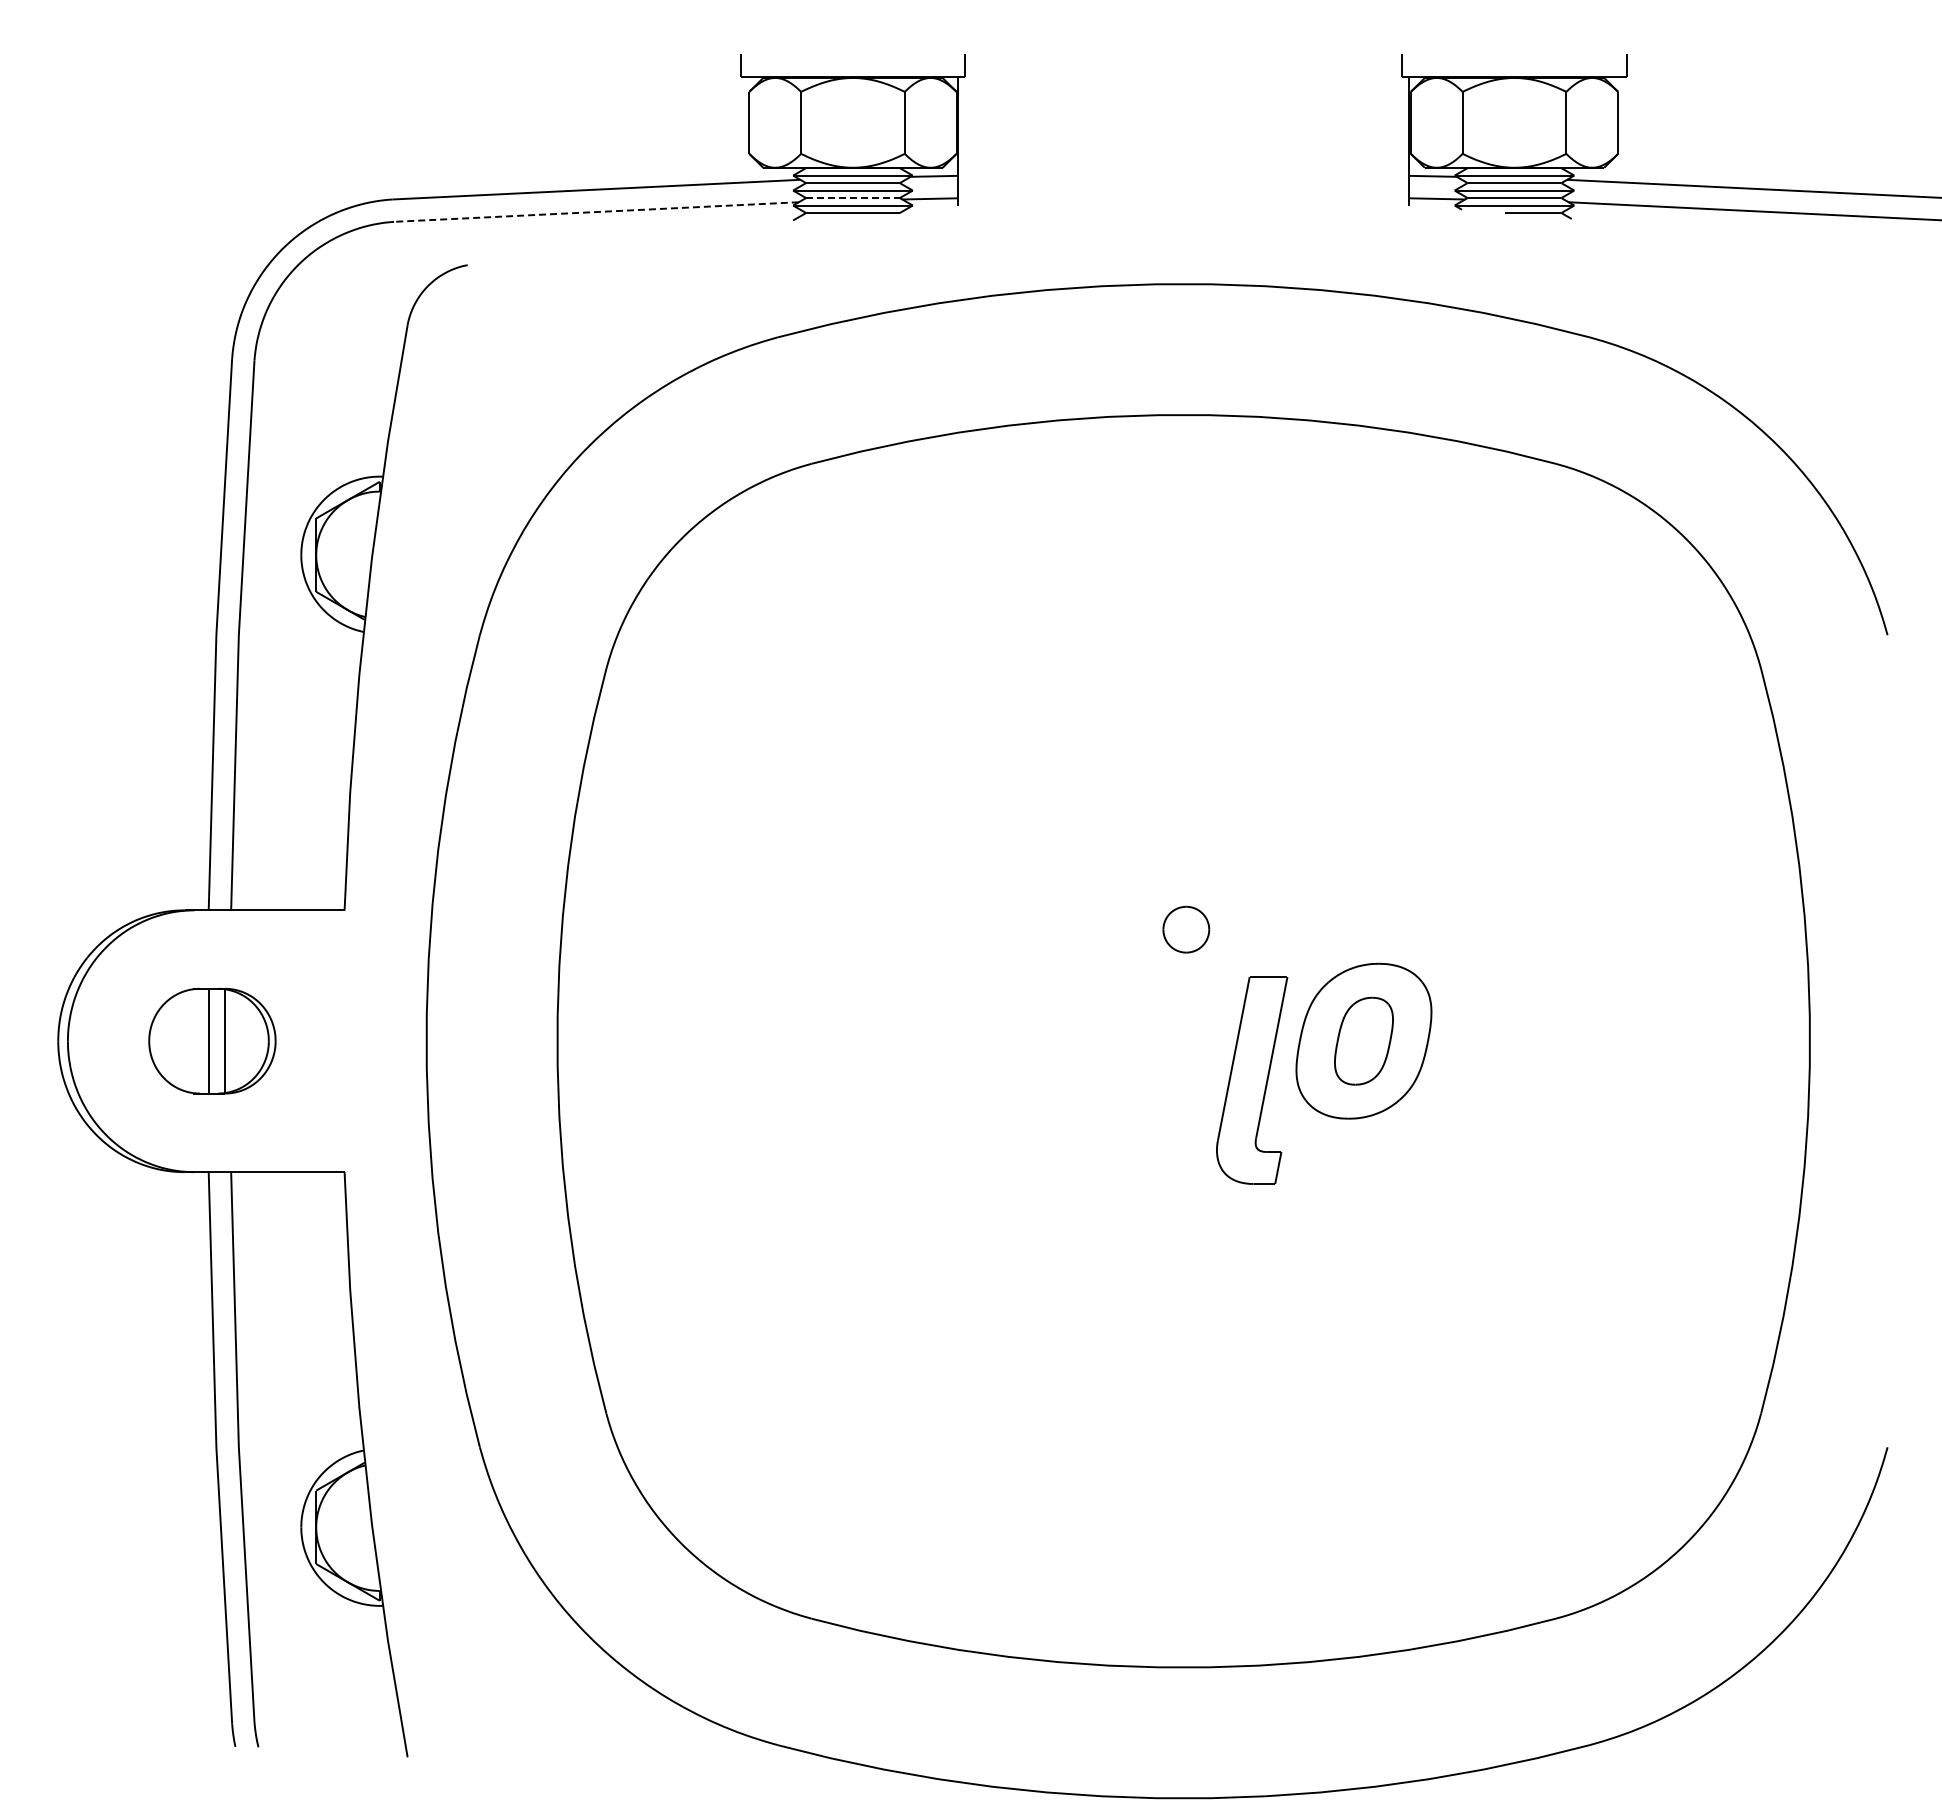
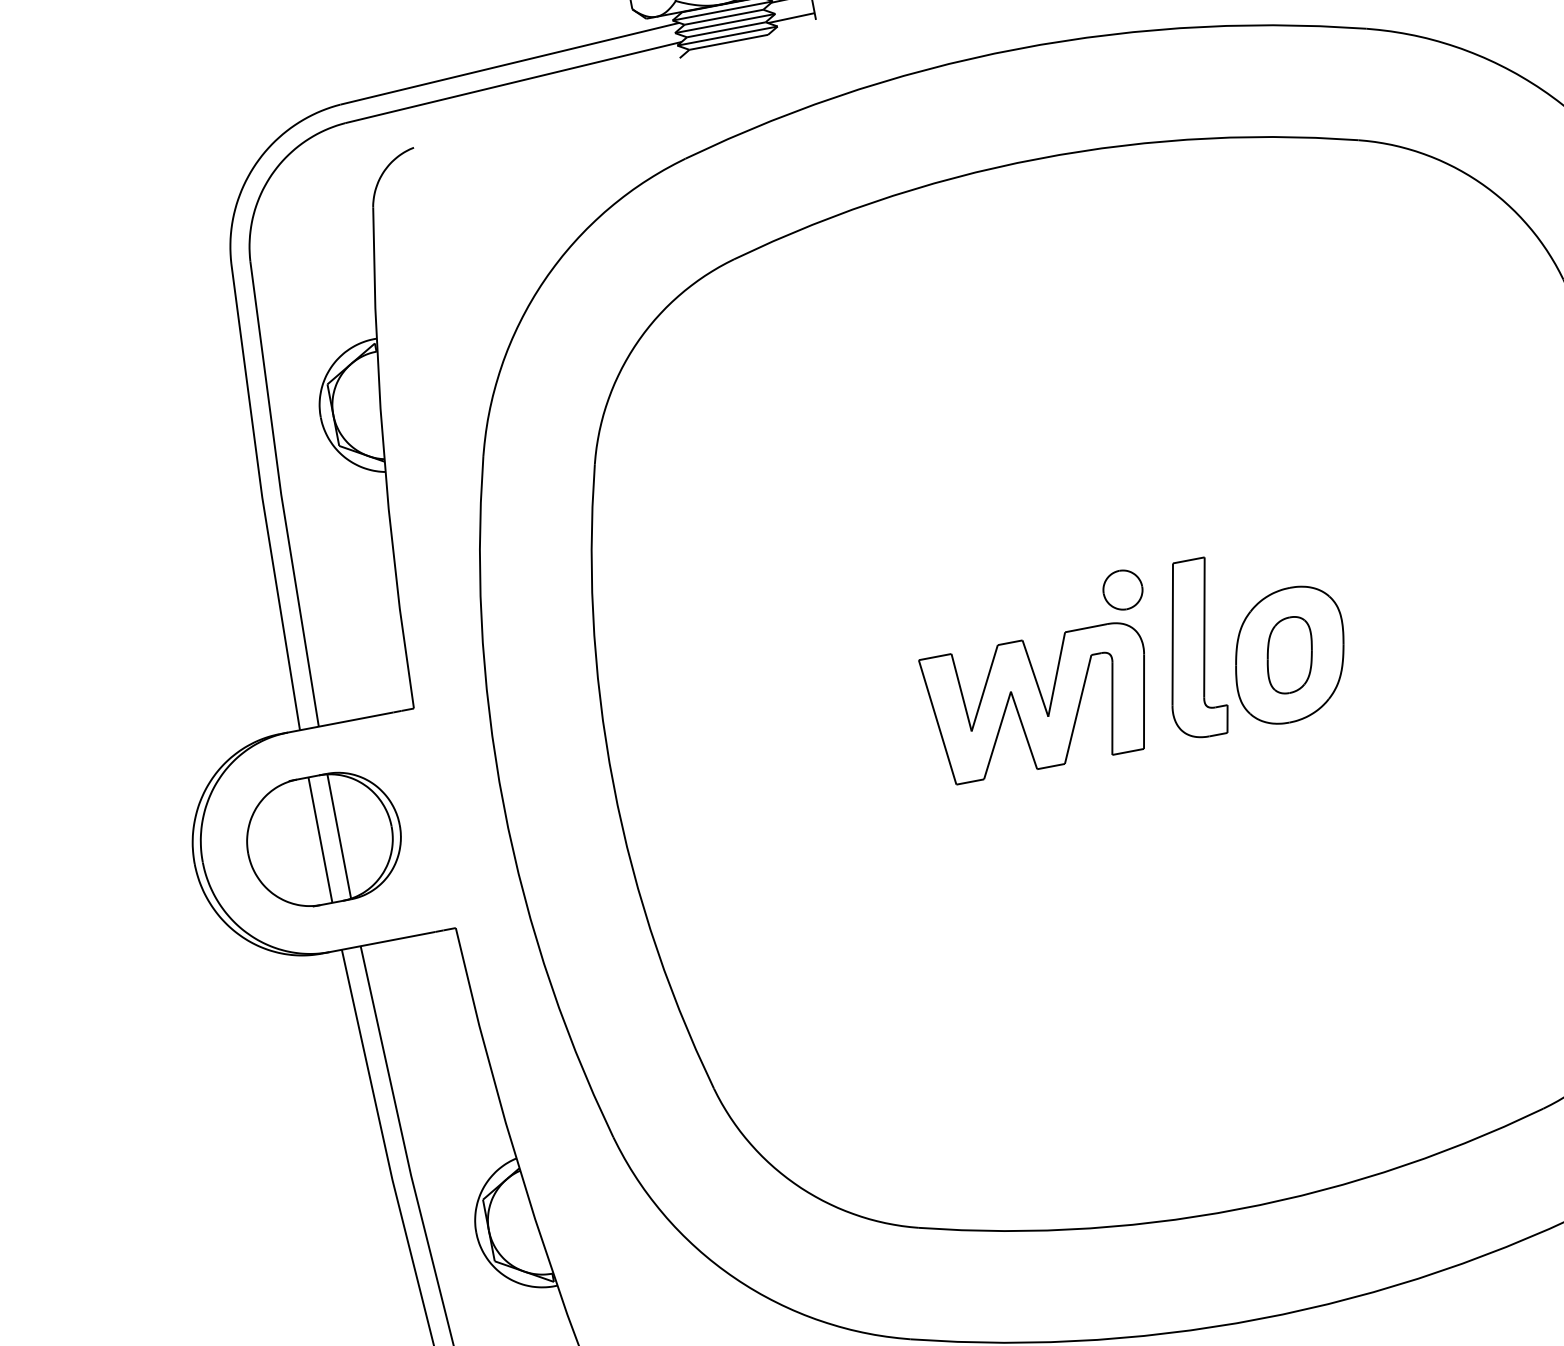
line: (852, 198) -> (726, 30), dashed -> solid
line: (596, 212) -> (513, 82), dashed -> solid
part: (212, 1040) -> (323, 838), size x1.43
part: (1066, 1040) -> (1040, 702), added
part: (1252, 1080) -> (1191, 649), moved

